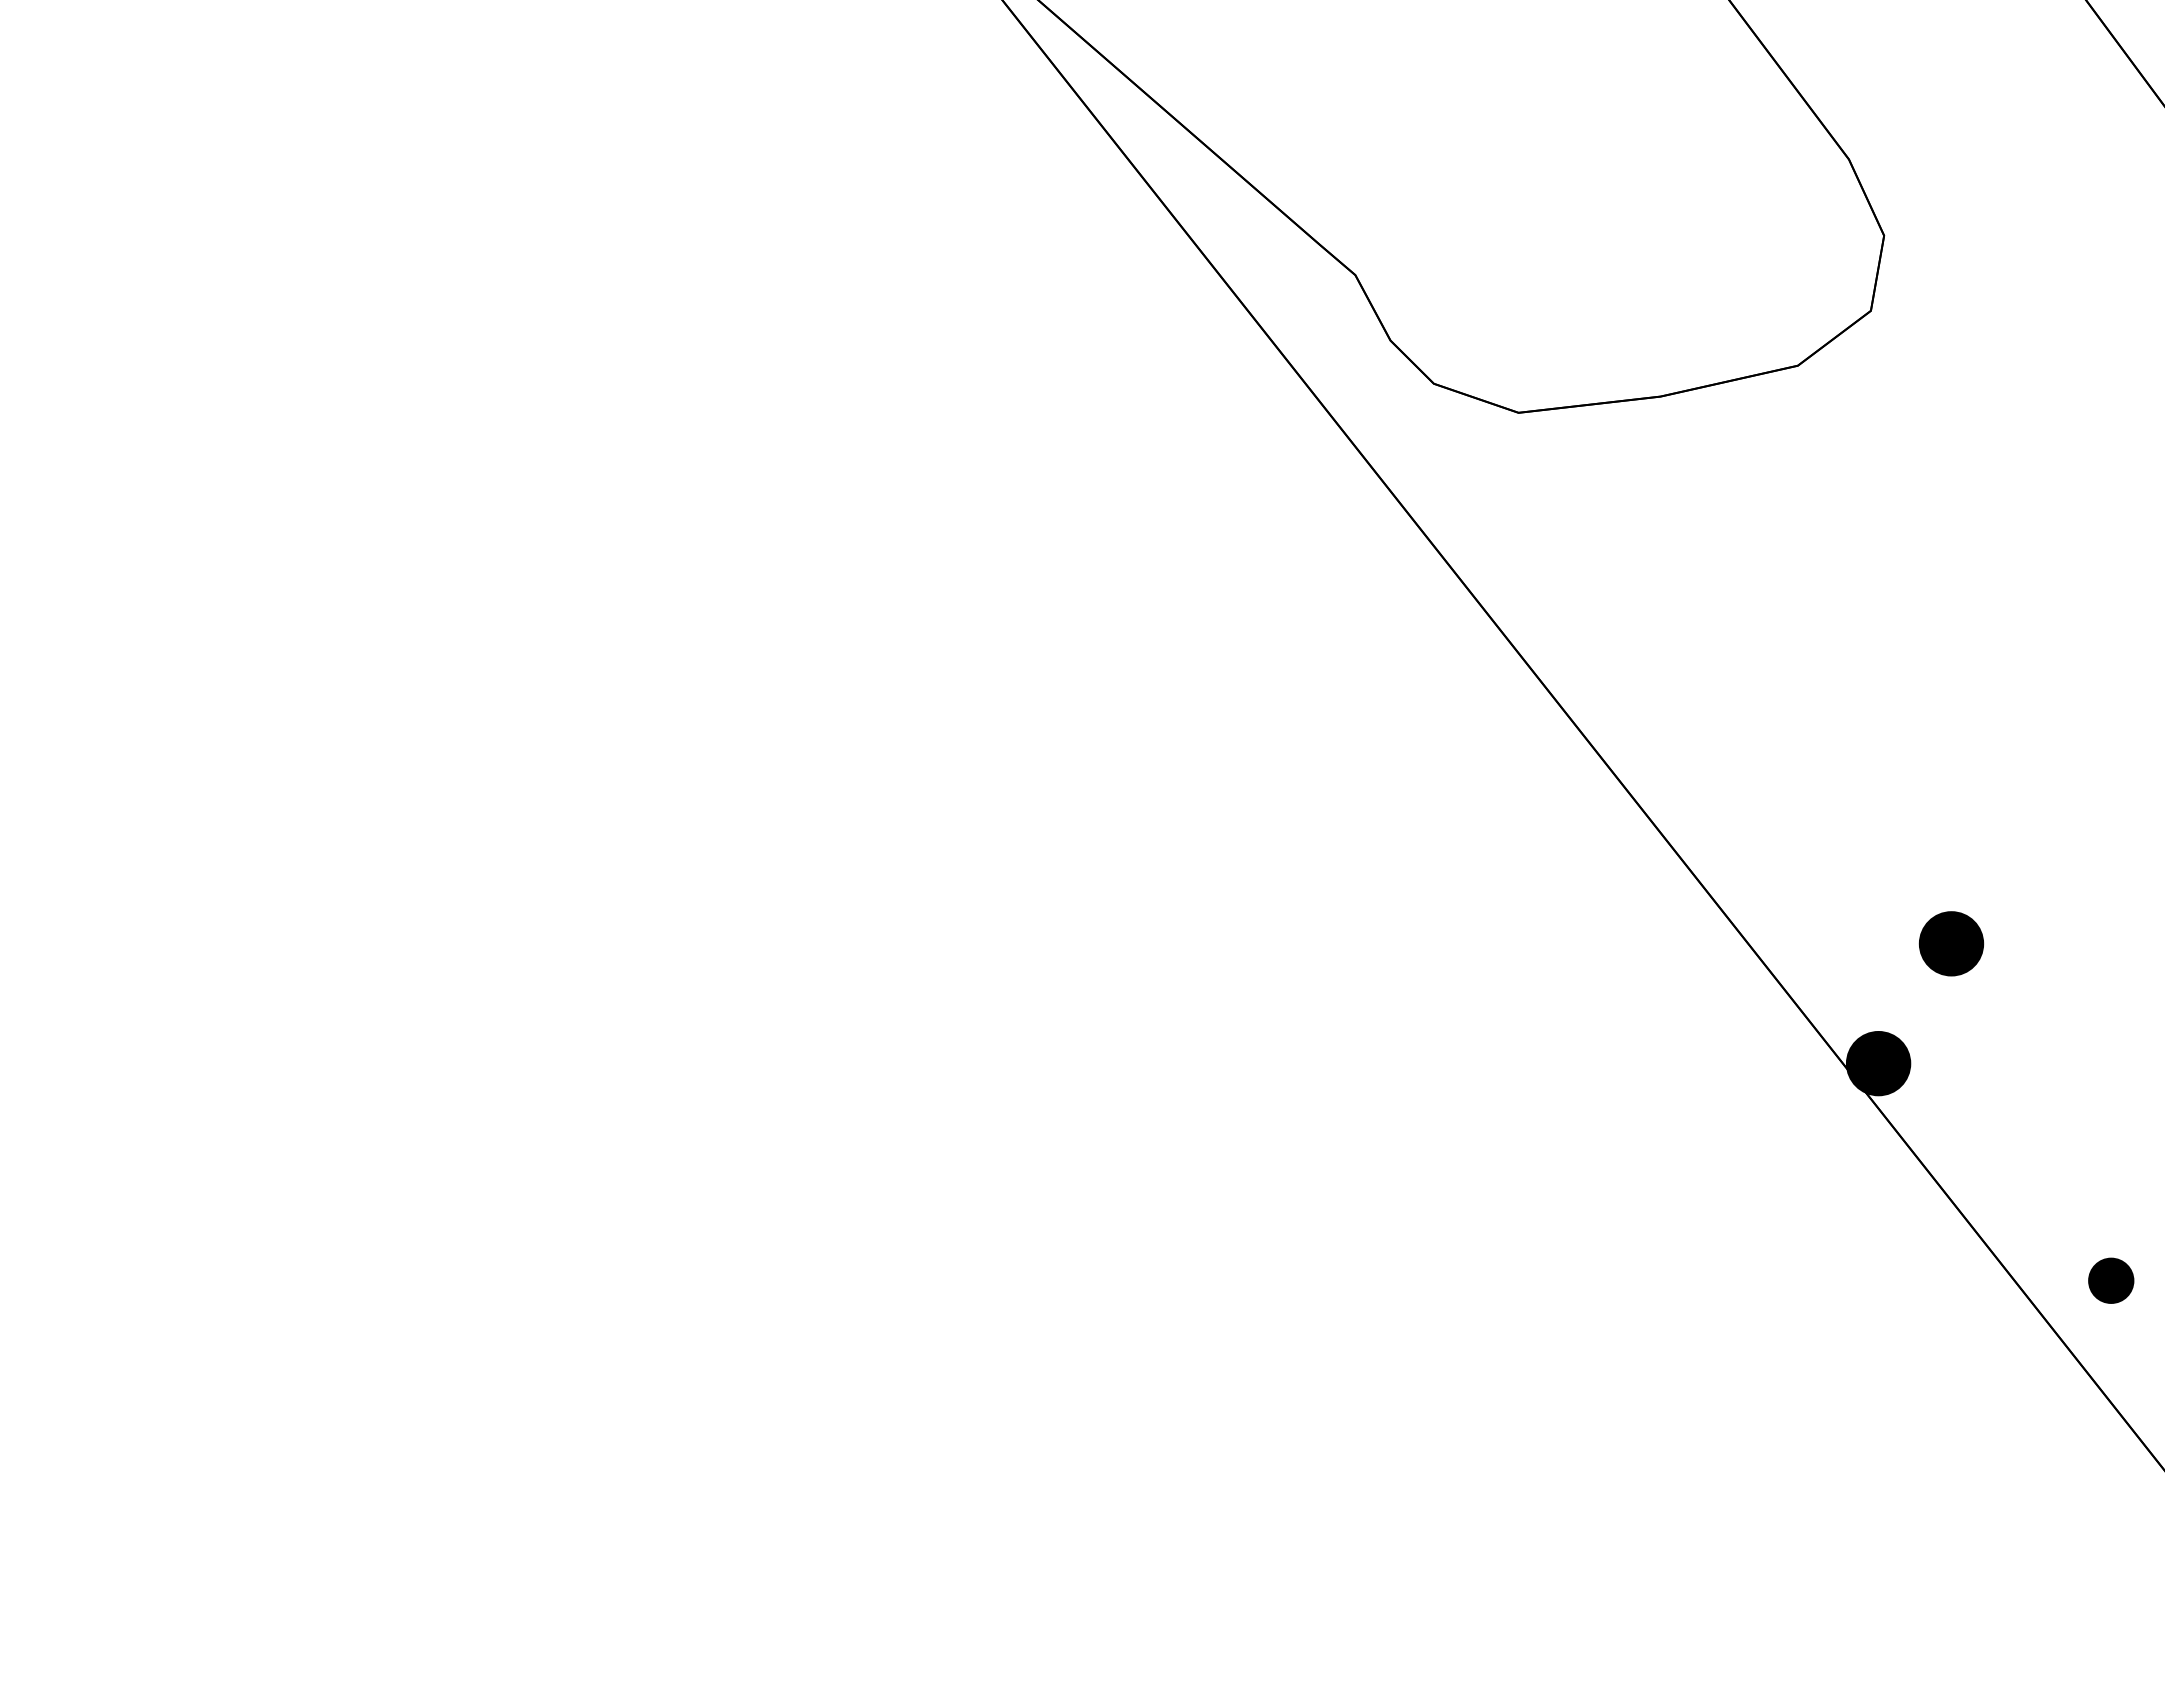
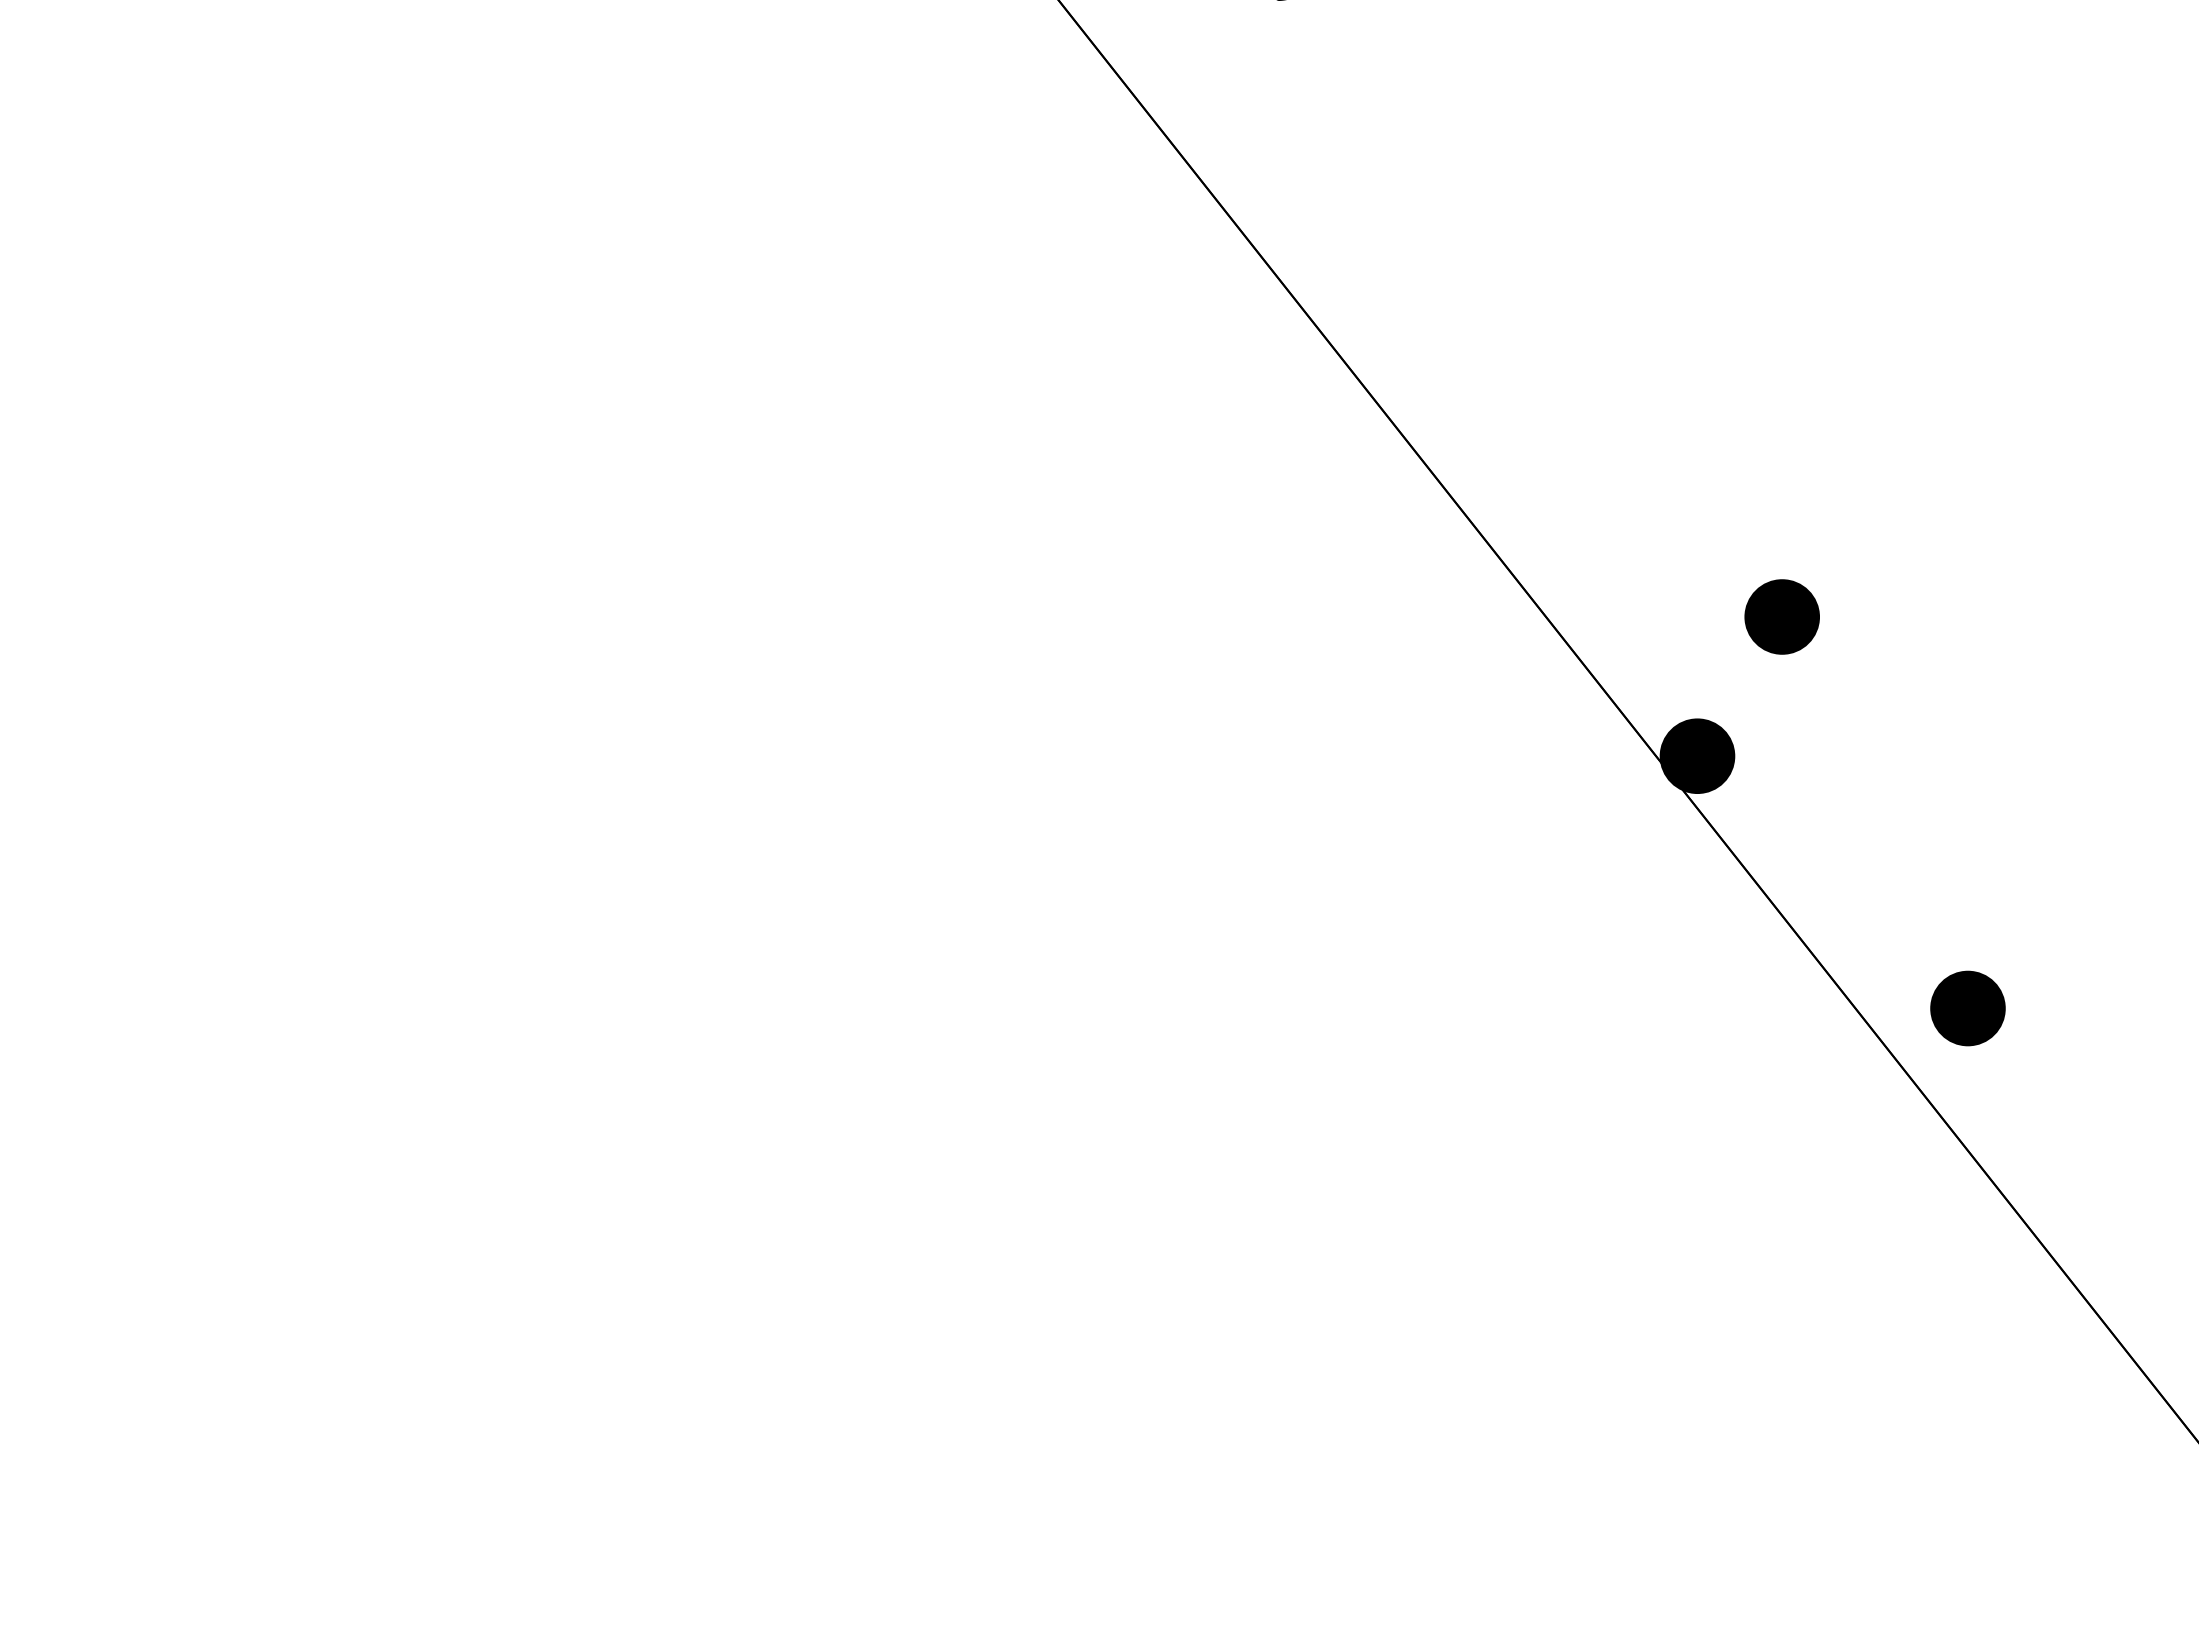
part: (2110, 1280) -> (1966, 1008), size x1.43

